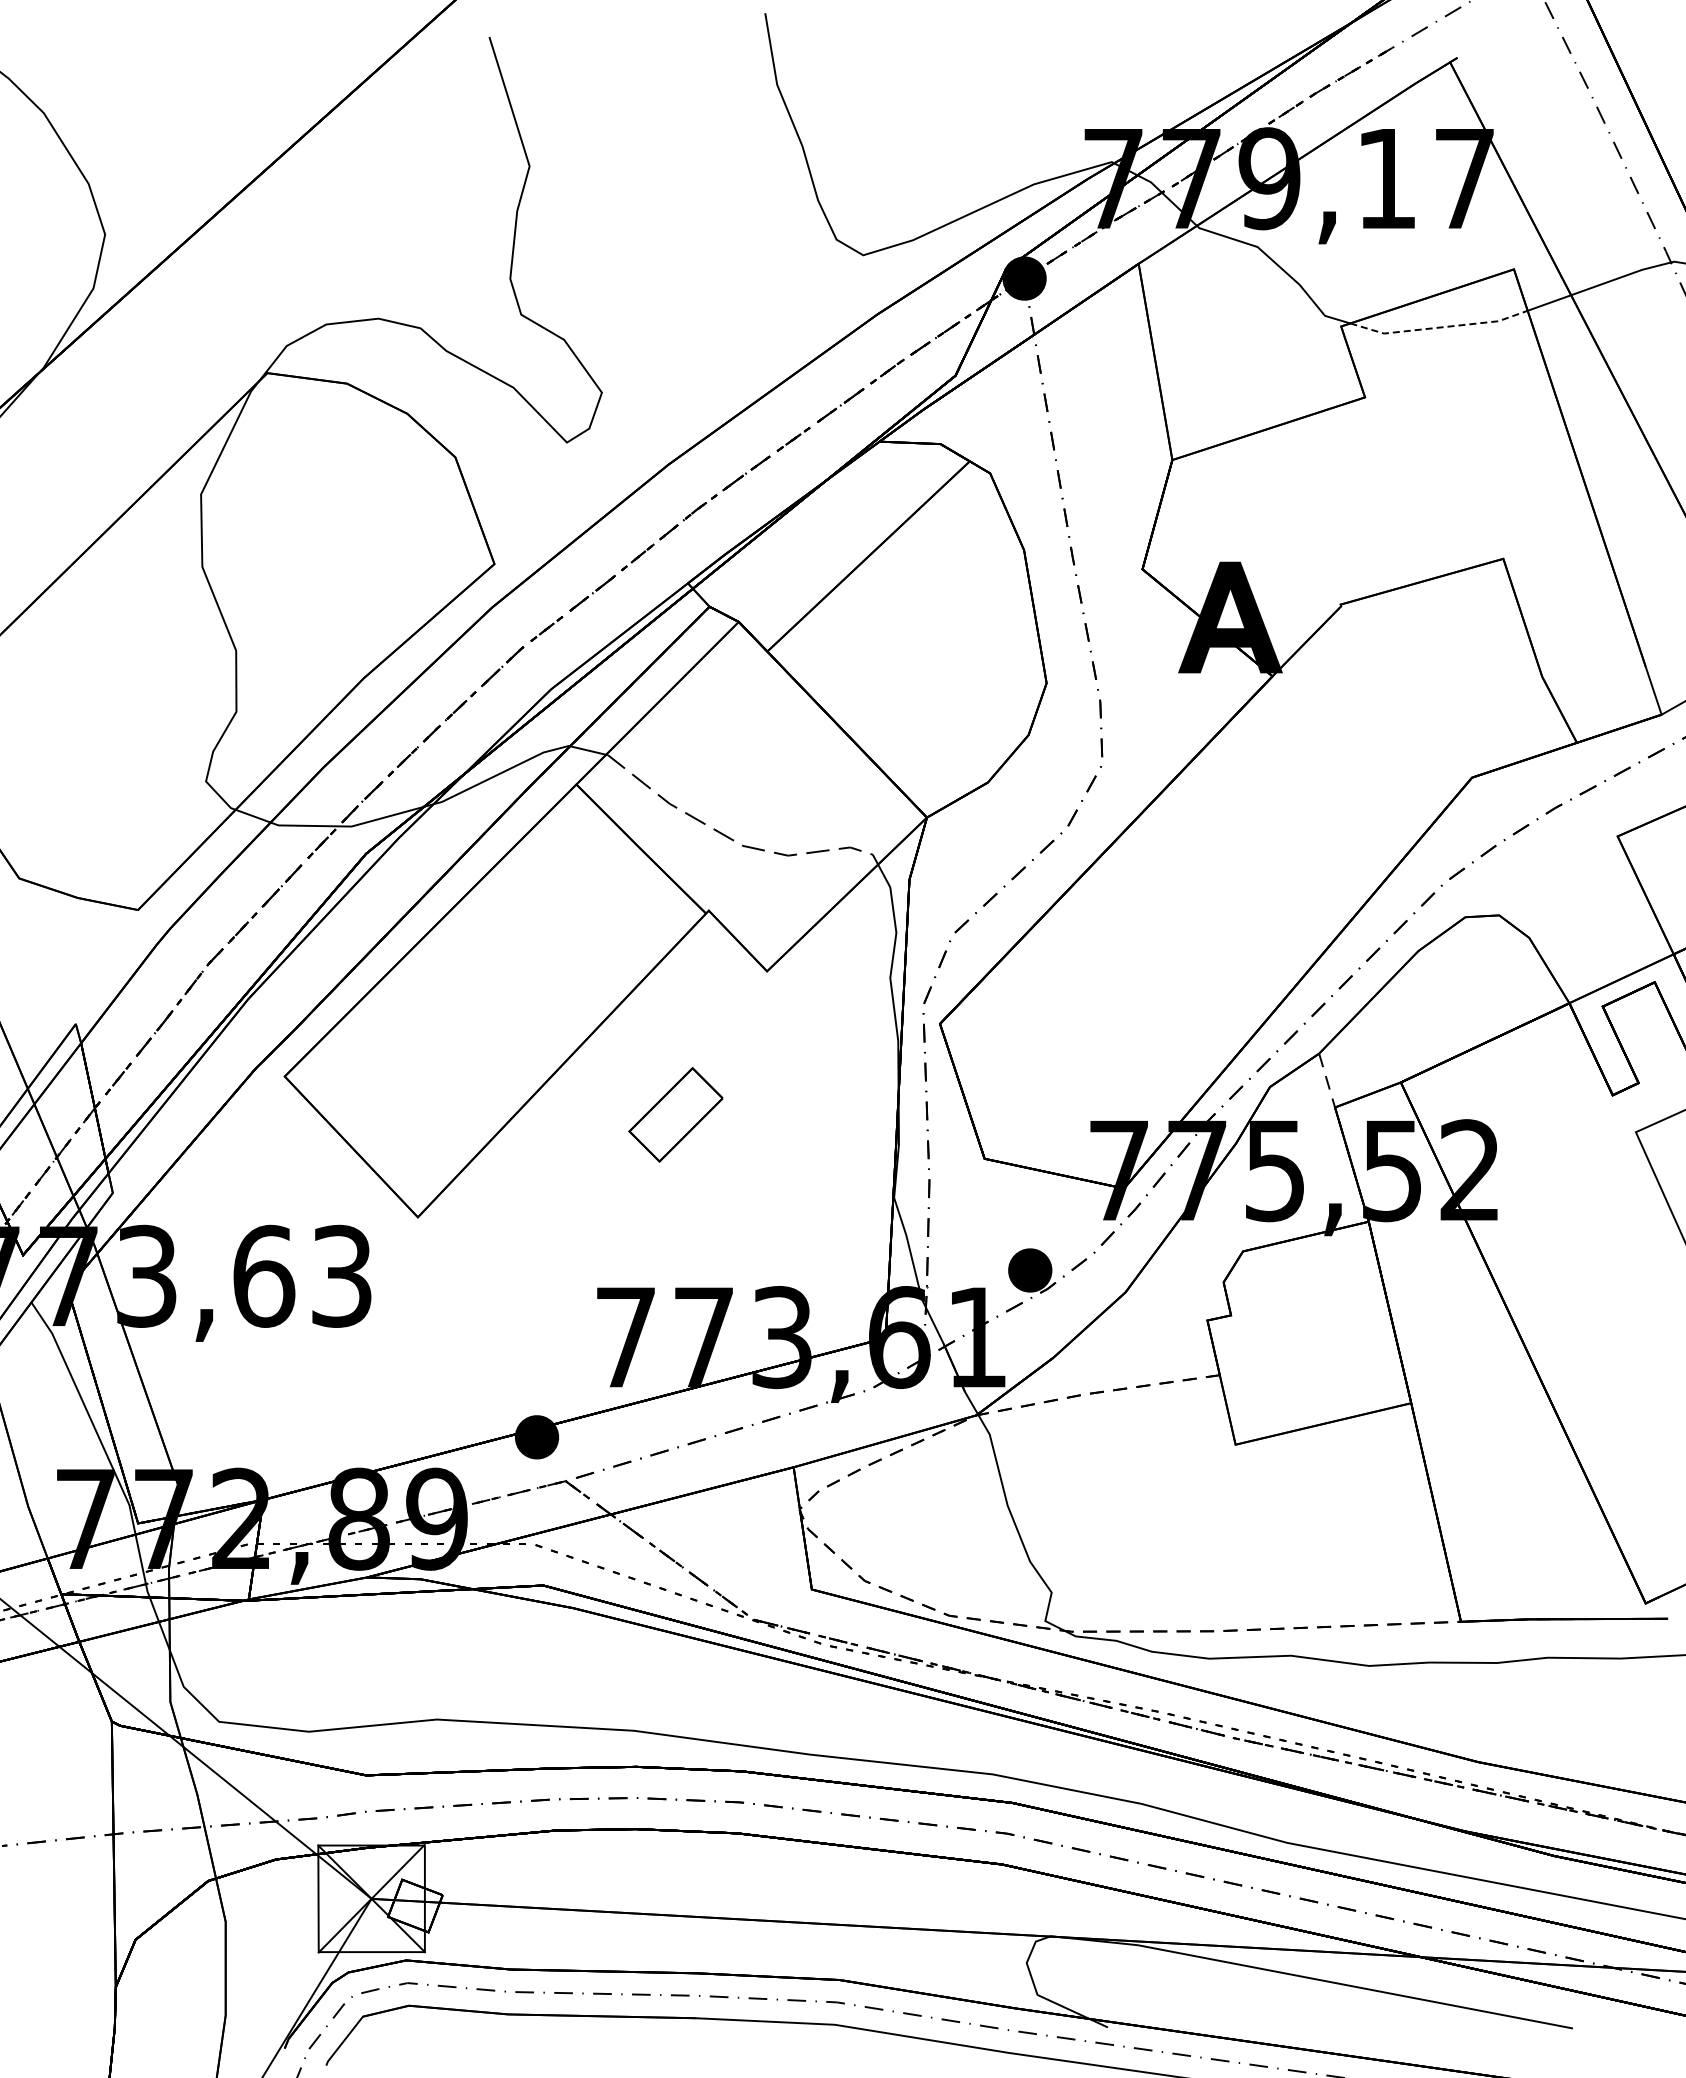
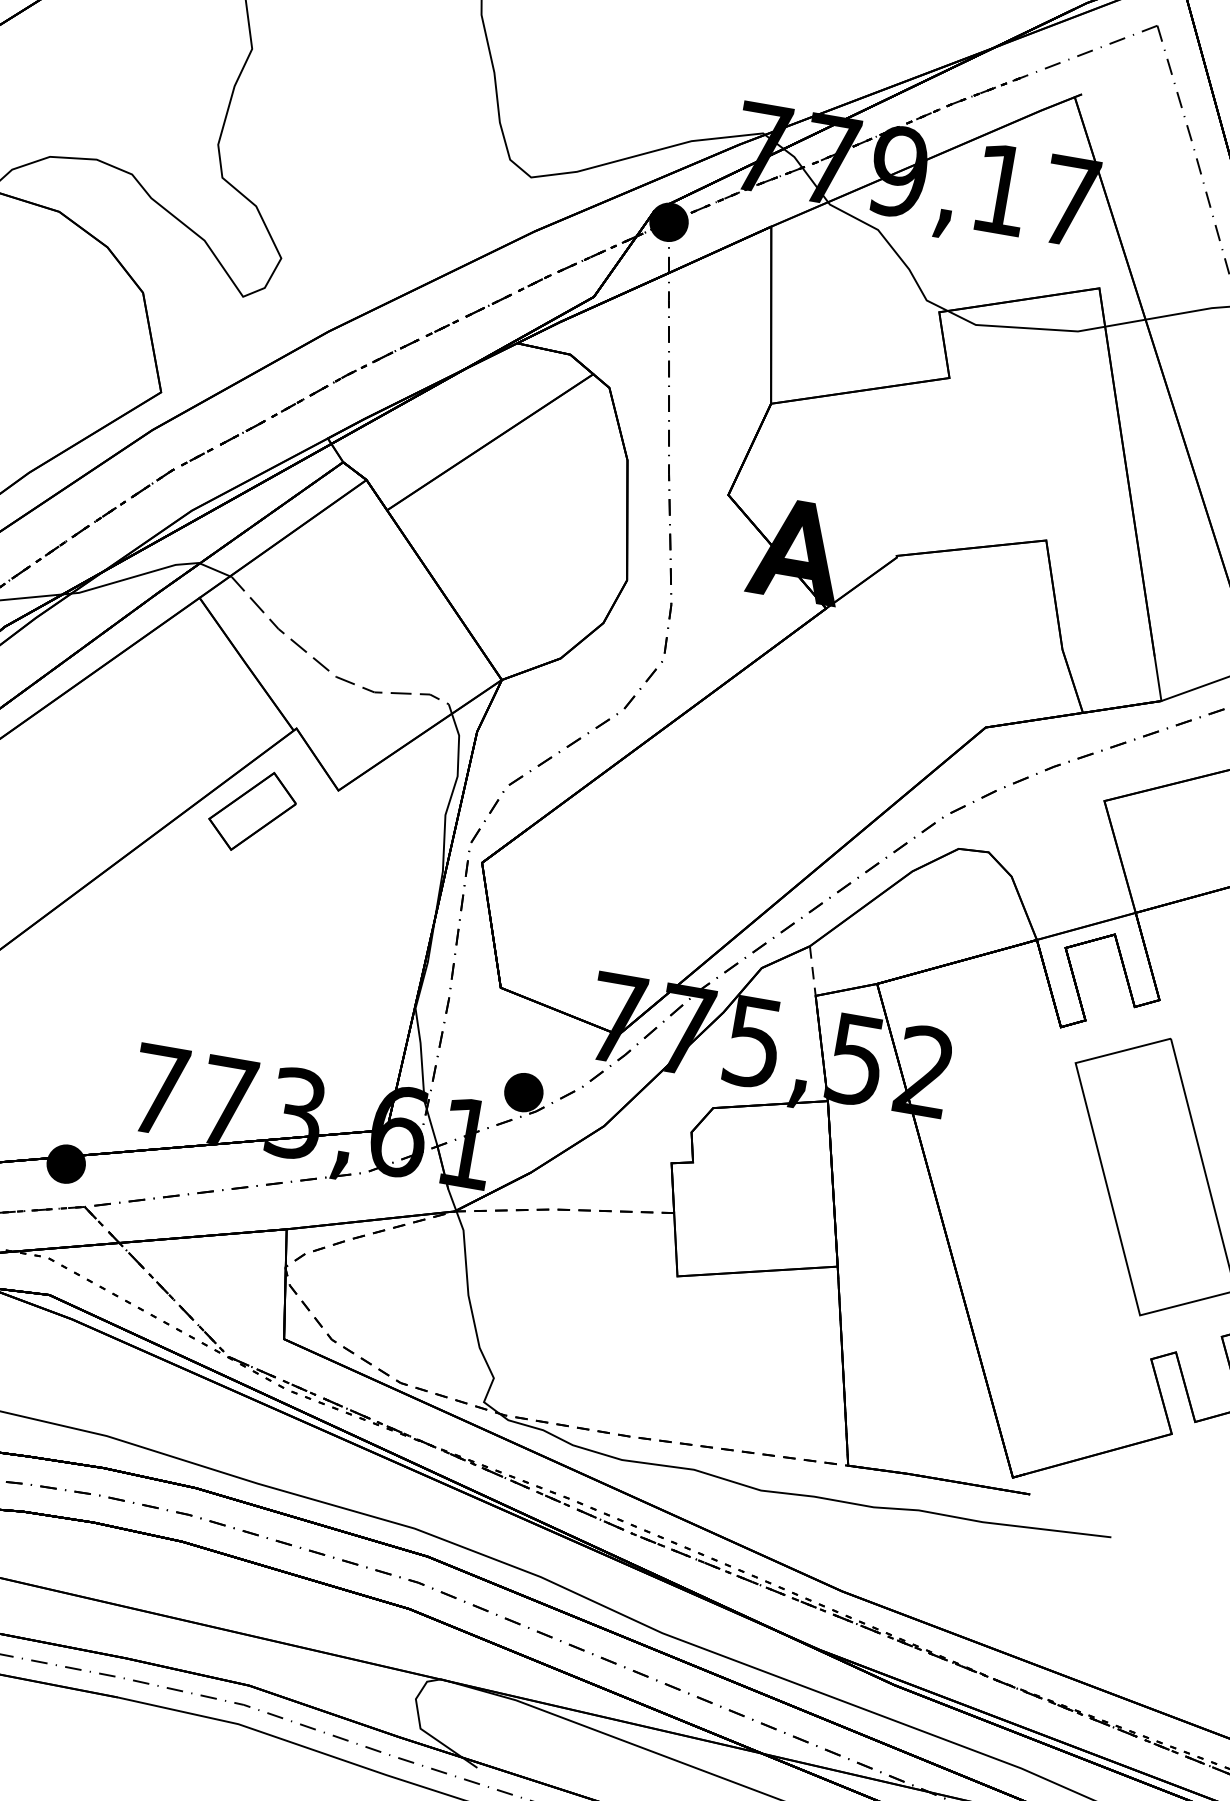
line: (1439, 327) -> (1025, 328), dashed -> solid
part: (675, 1114) -> (252, 811), moved

